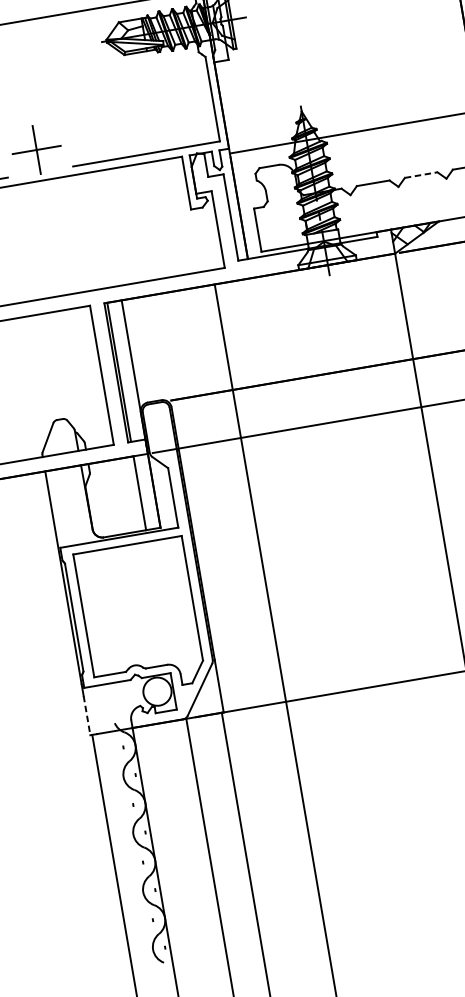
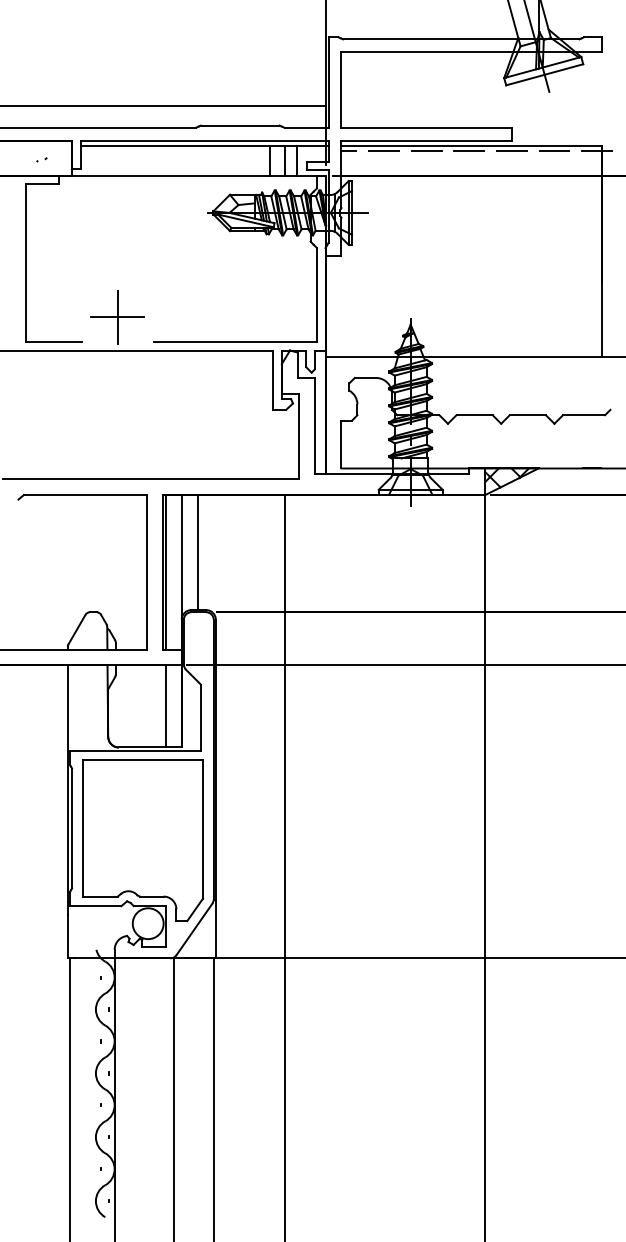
line: (421, 175) -> (528, 415), dashed -> solid
line: (144, 349) -> (197, 552), added
line: (86, 715) -> (67, 936), dashed -> solid

